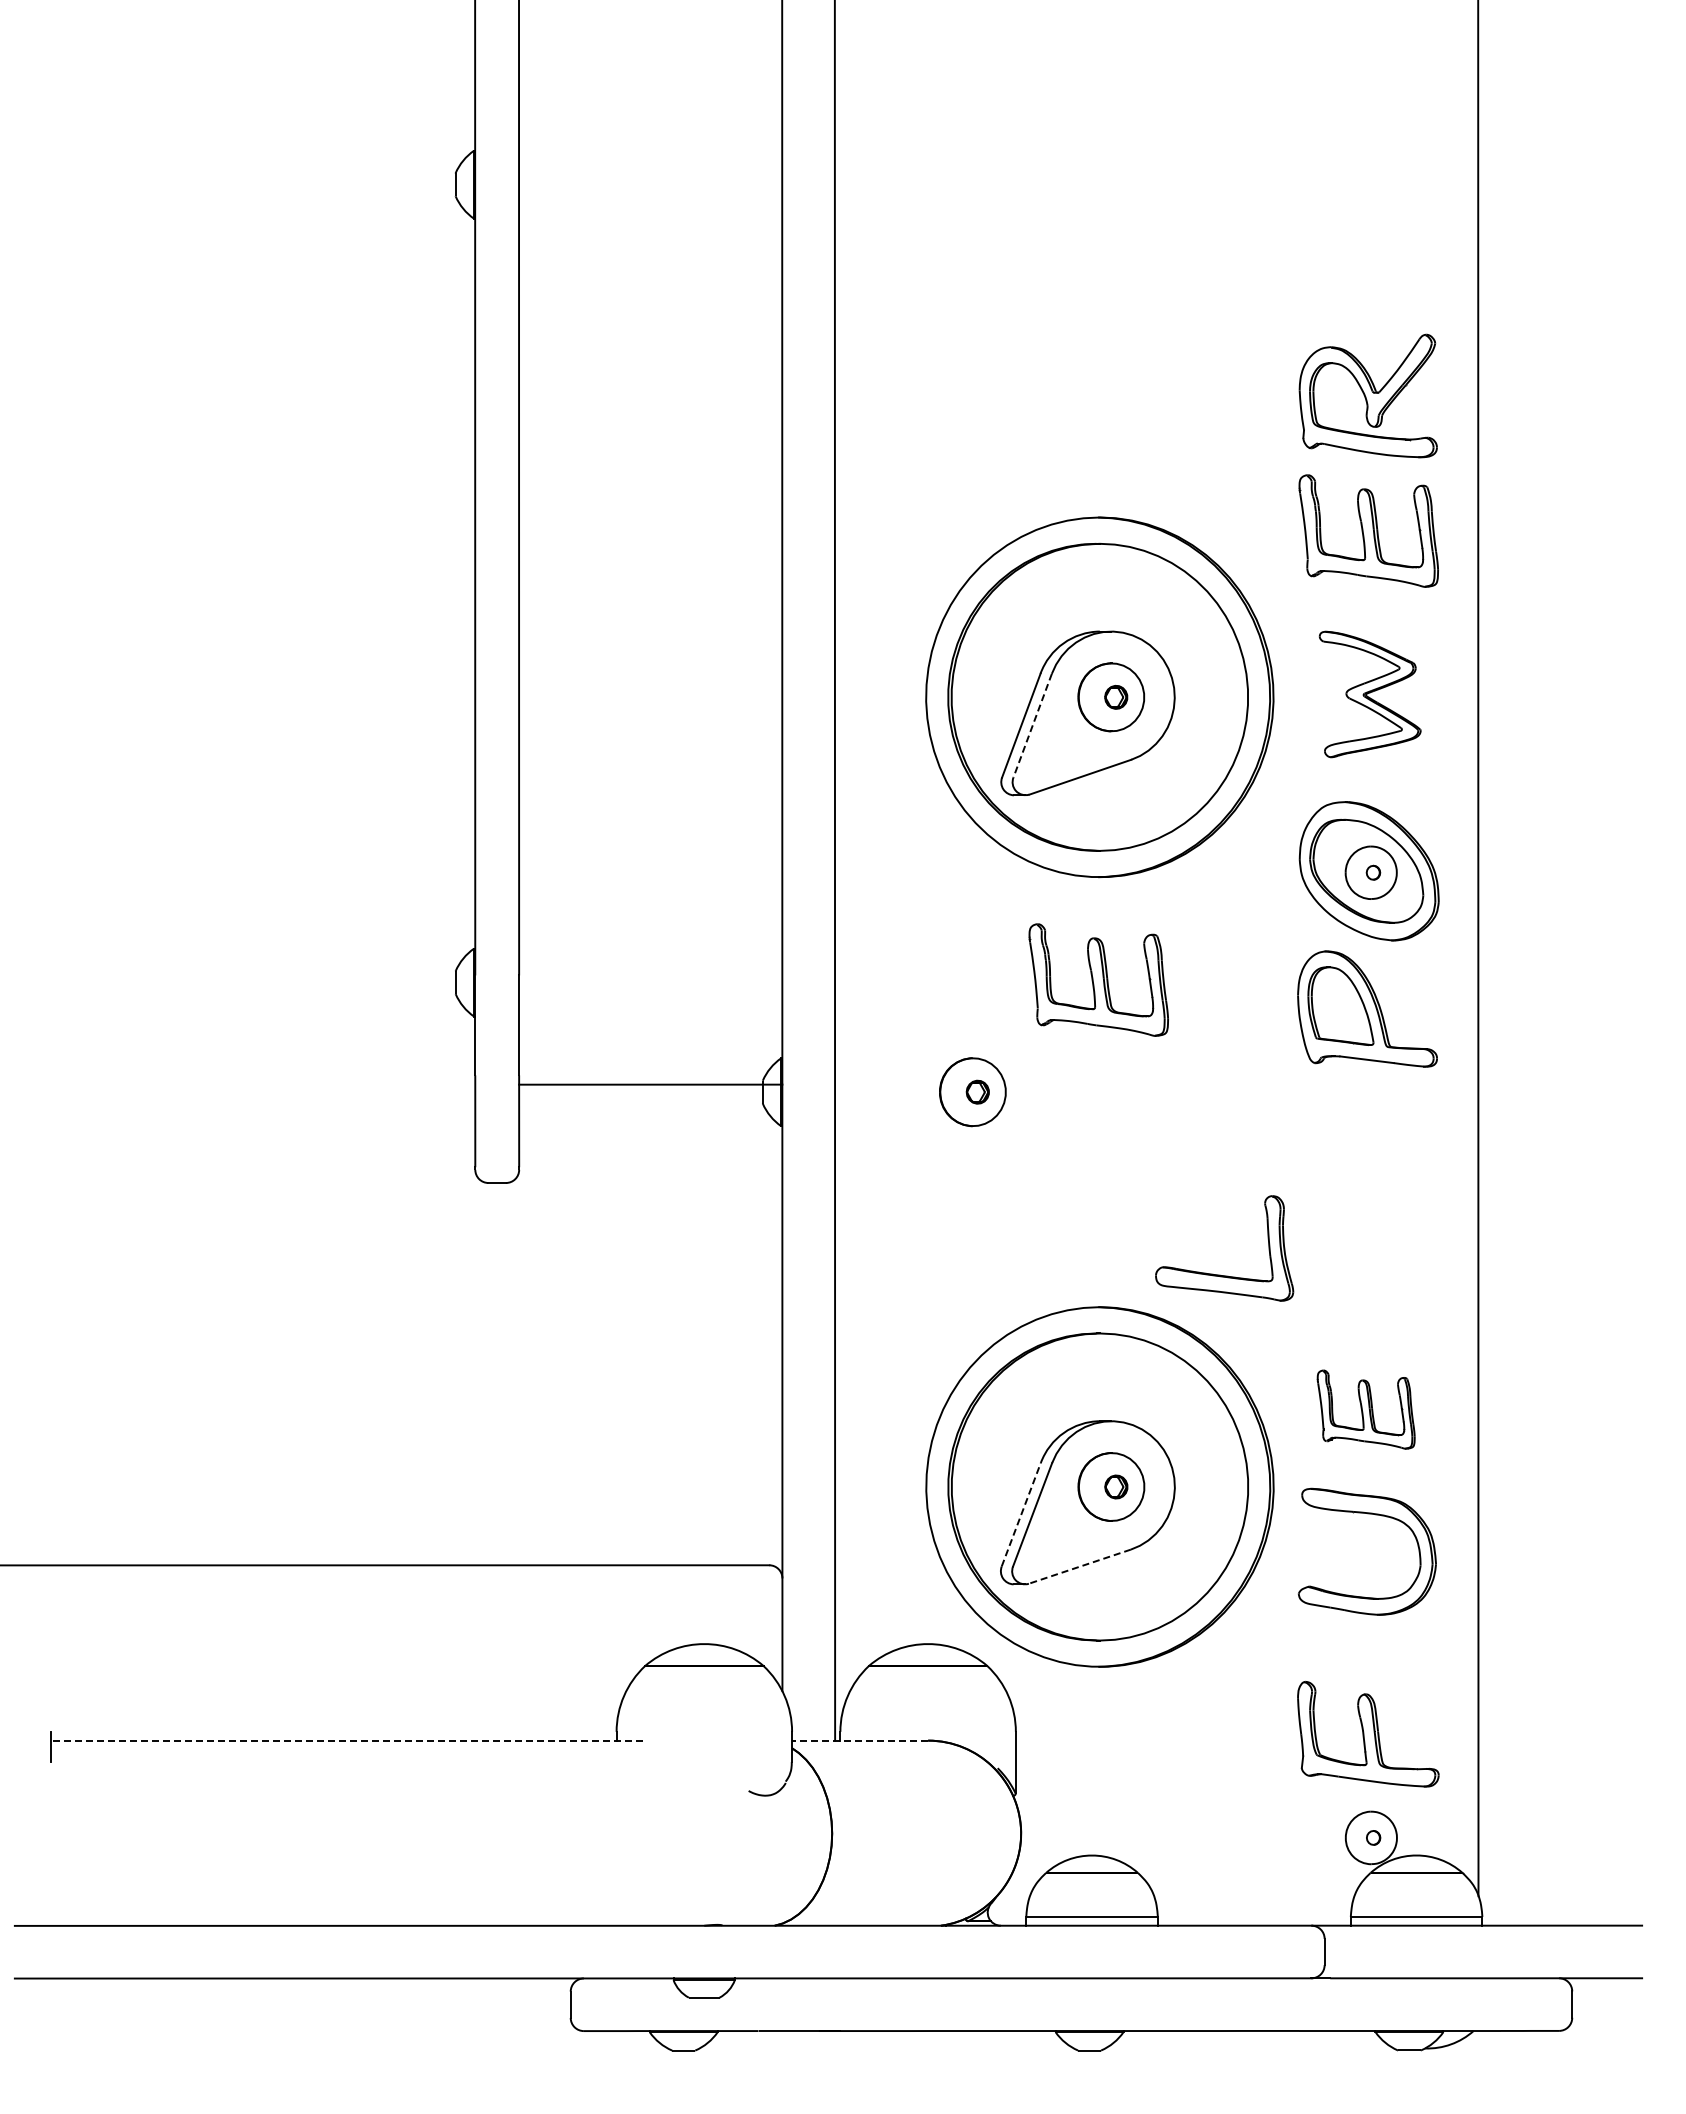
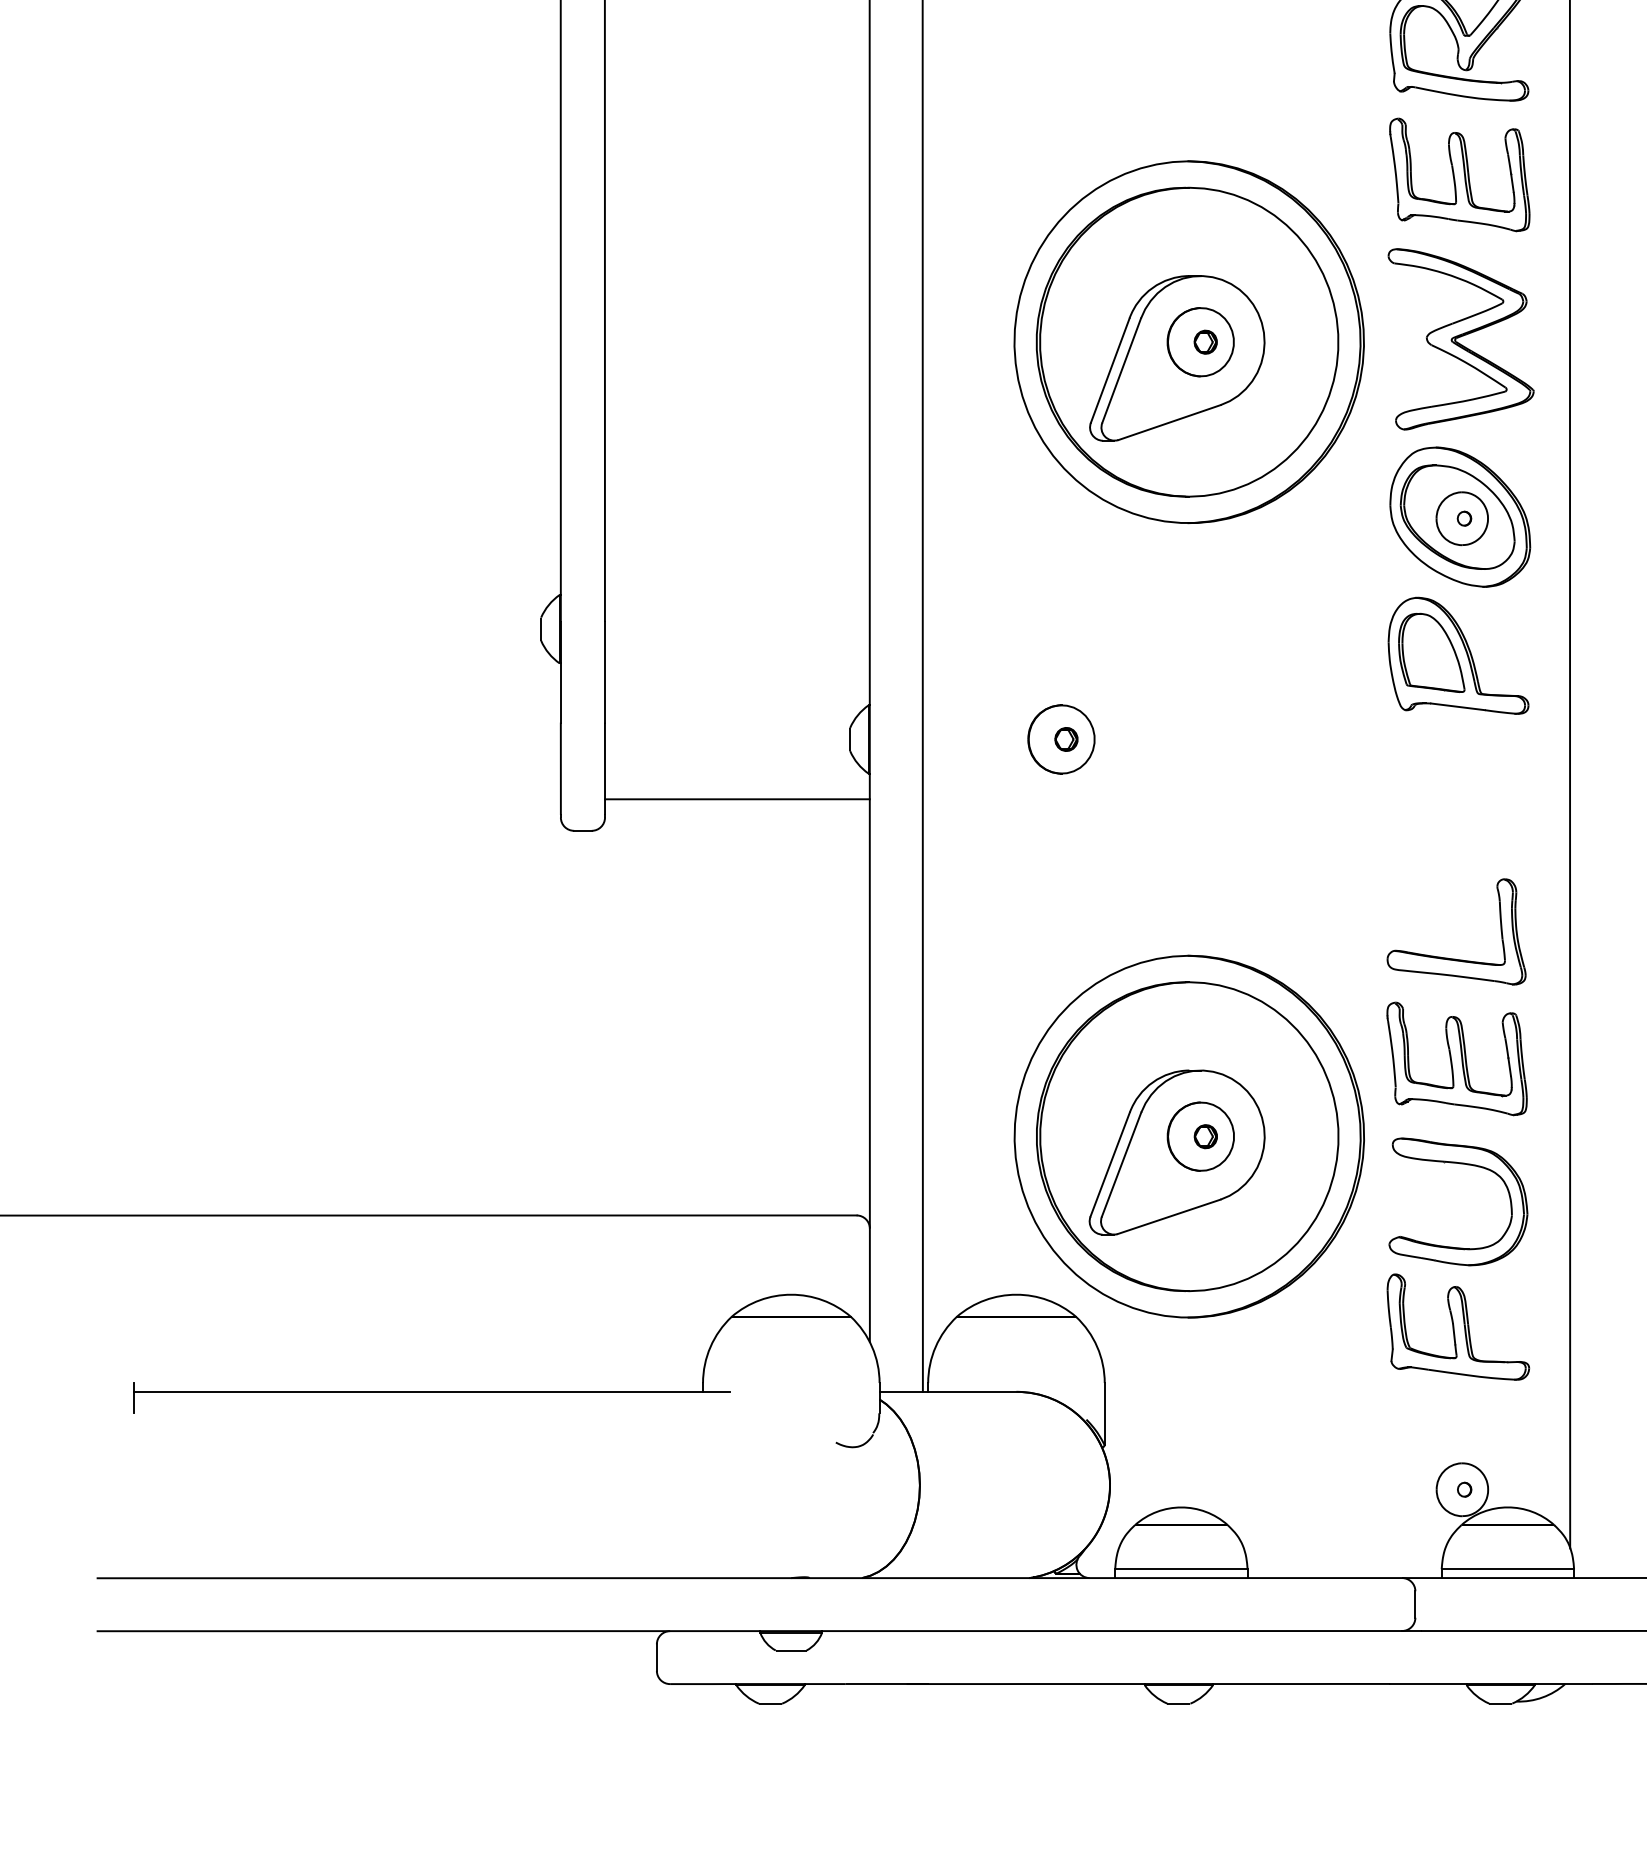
part: (1370, 694) -> (1461, 339), size x1.43
line: (1032, 726) -> (1121, 371), dashed -> solid
part: (1098, 979) -> (1187, 626), removed
line: (650, 1084) -> (737, 799), moved
part: (1220, 1274) -> (1452, 958), moved
part: (1366, 1409) -> (1457, 1058), size x1.43
line: (1021, 1514) -> (1110, 1164), dashed -> solid
line: (1079, 1566) -> (1168, 1216), dashed -> solid
part: (1368, 1733) -> (1458, 1326), moved
line: (346, 1740) -> (431, 1391), dashed -> solid
line: (859, 1740) -> (947, 1391), dashed -> solid

